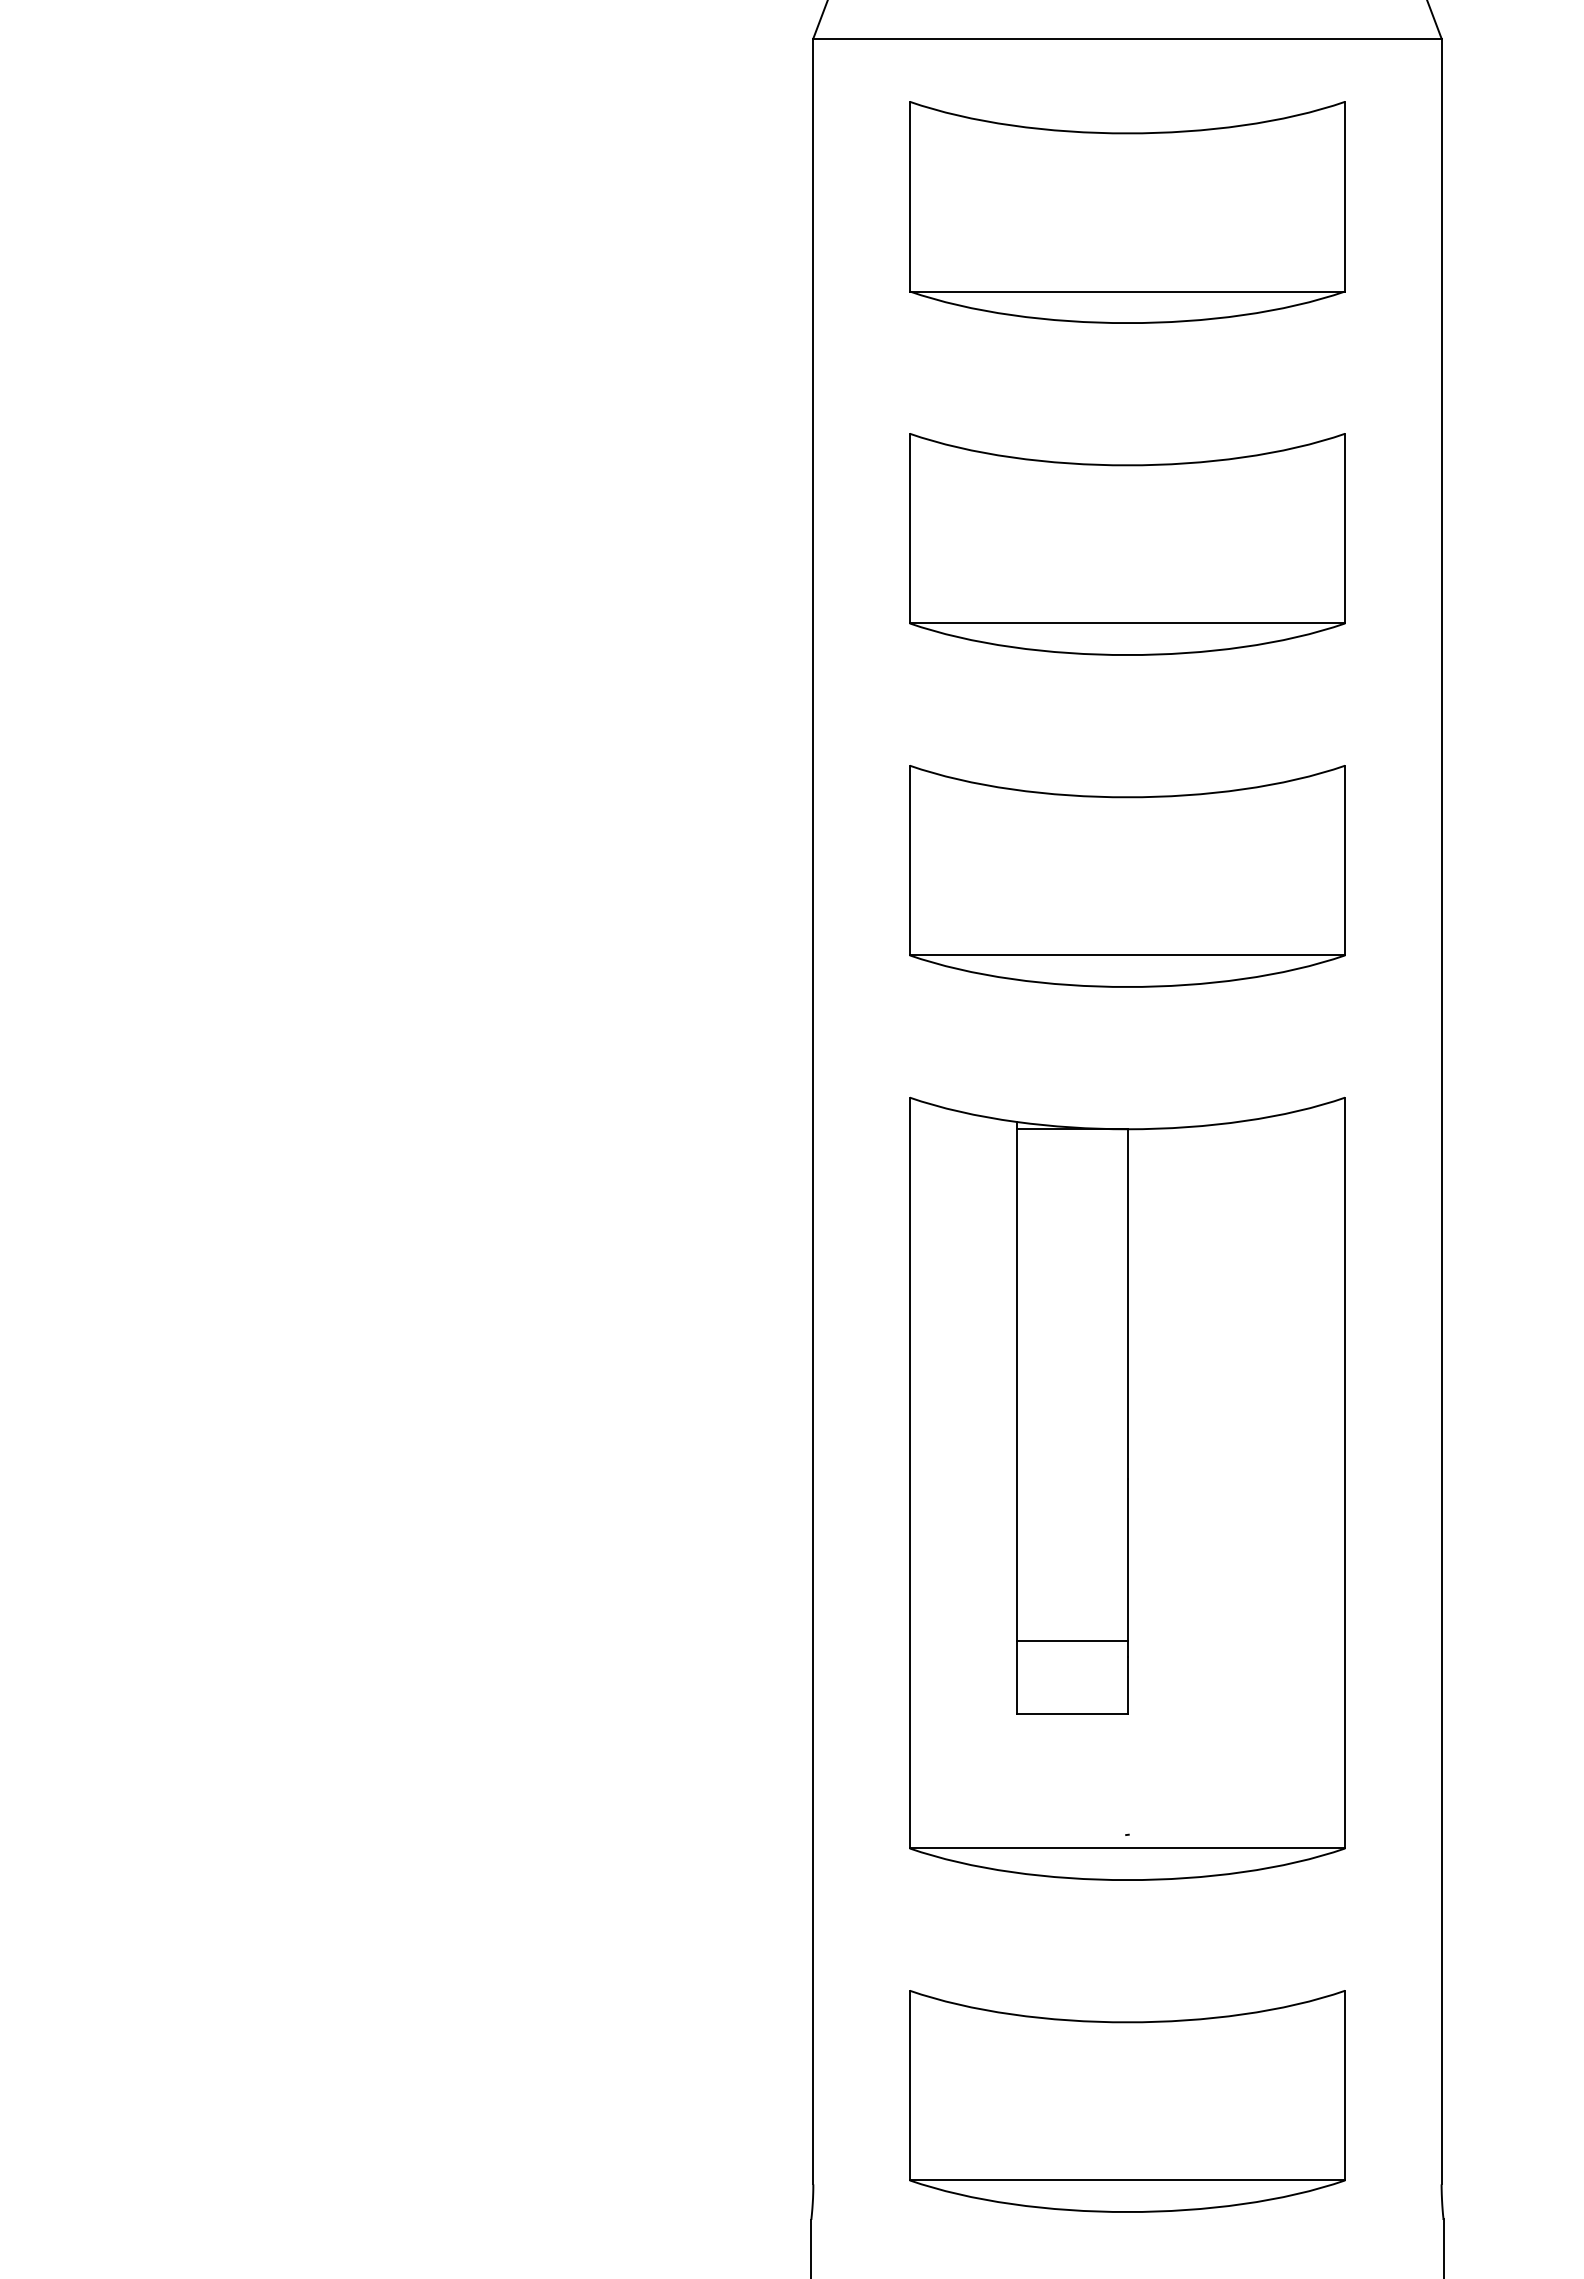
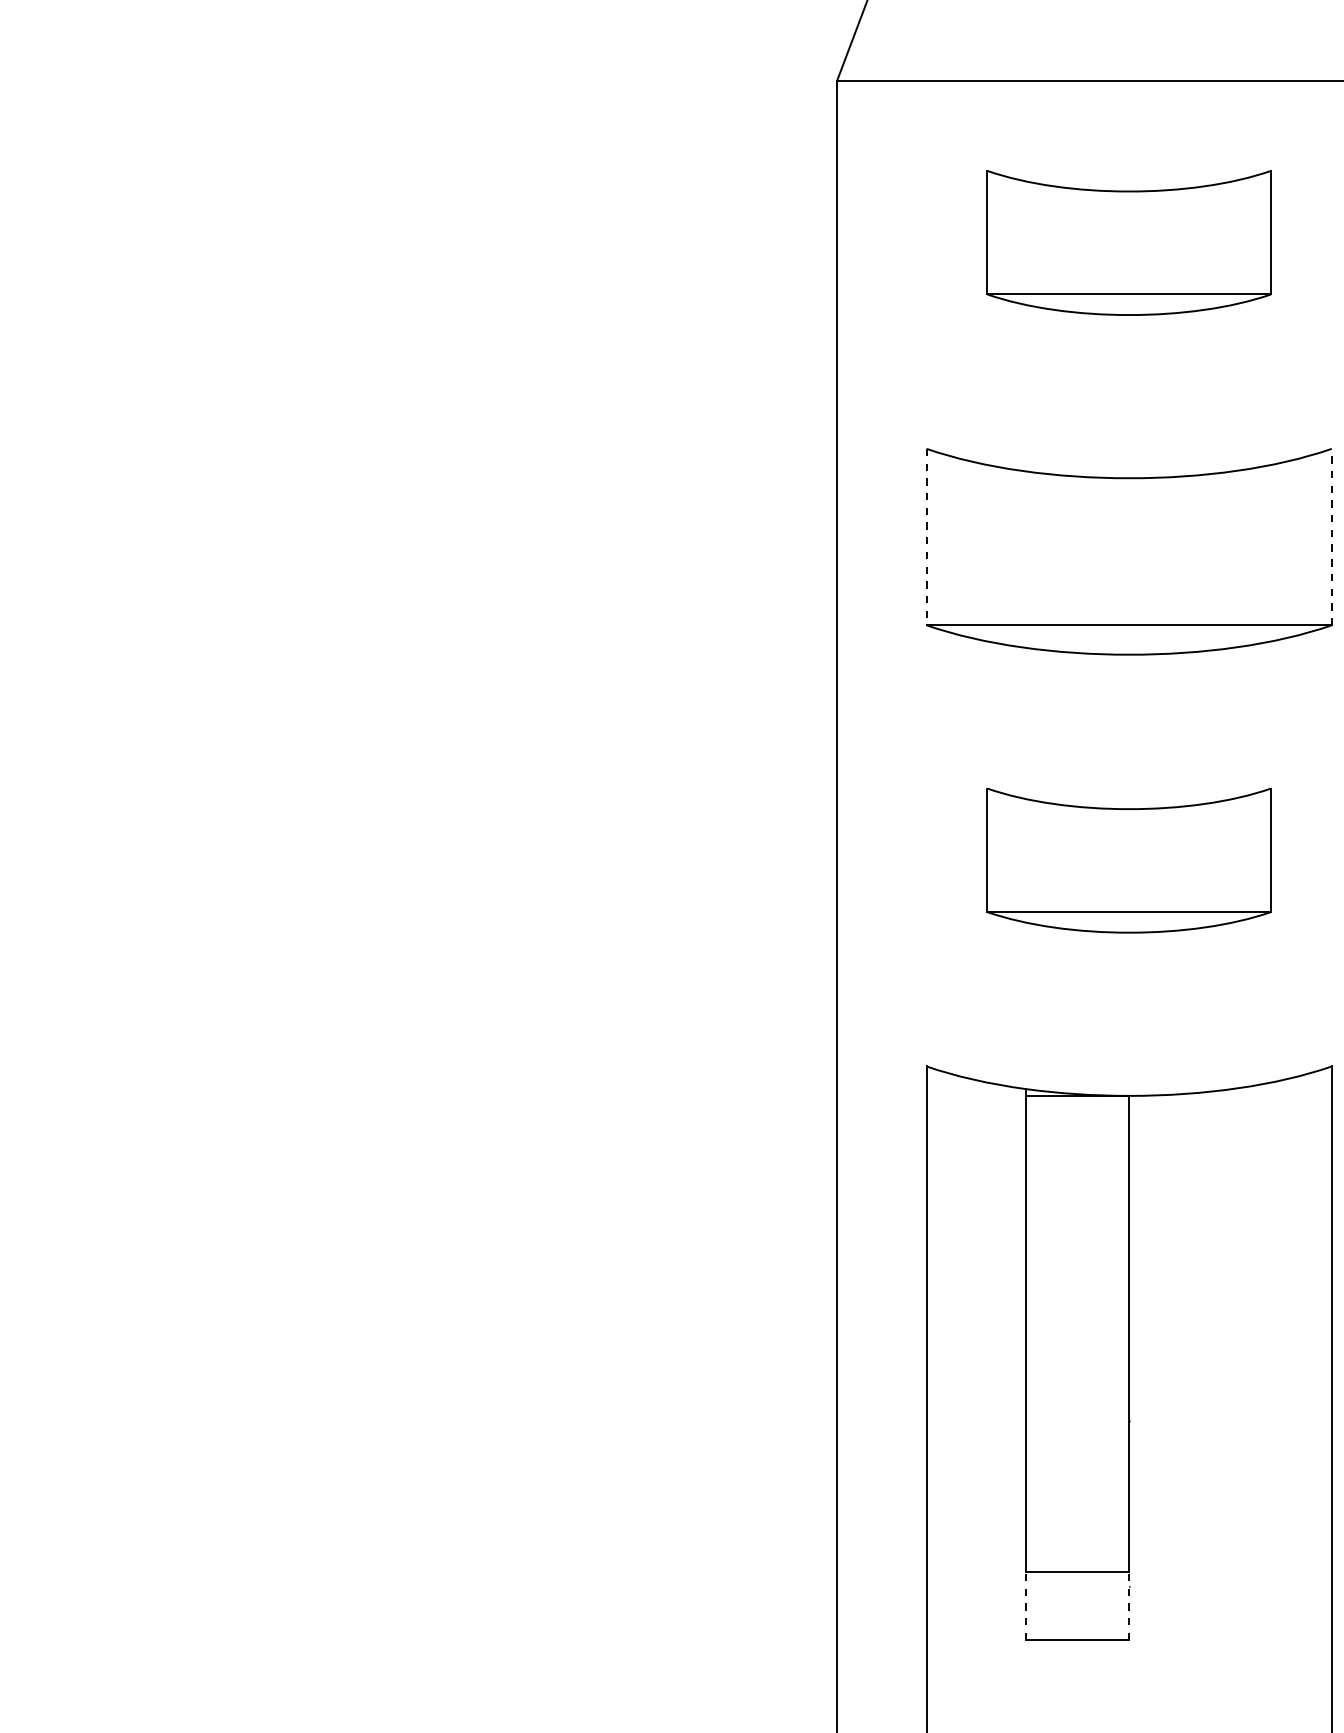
part: (1127, 212) -> (1129, 243), size x0.7
line: (909, 528) -> (926, 537), solid -> dashed
line: (1345, 528) -> (1332, 537), solid -> dashed
part: (1127, 876) -> (1129, 860), size x0.7
line: (1016, 1677) -> (1025, 1605), solid -> dashed
line: (1127, 1677) -> (1129, 1605), solid -> dashed

